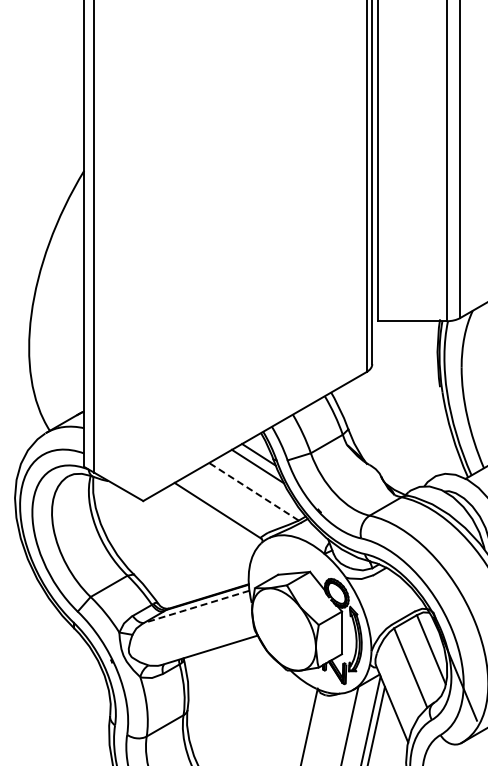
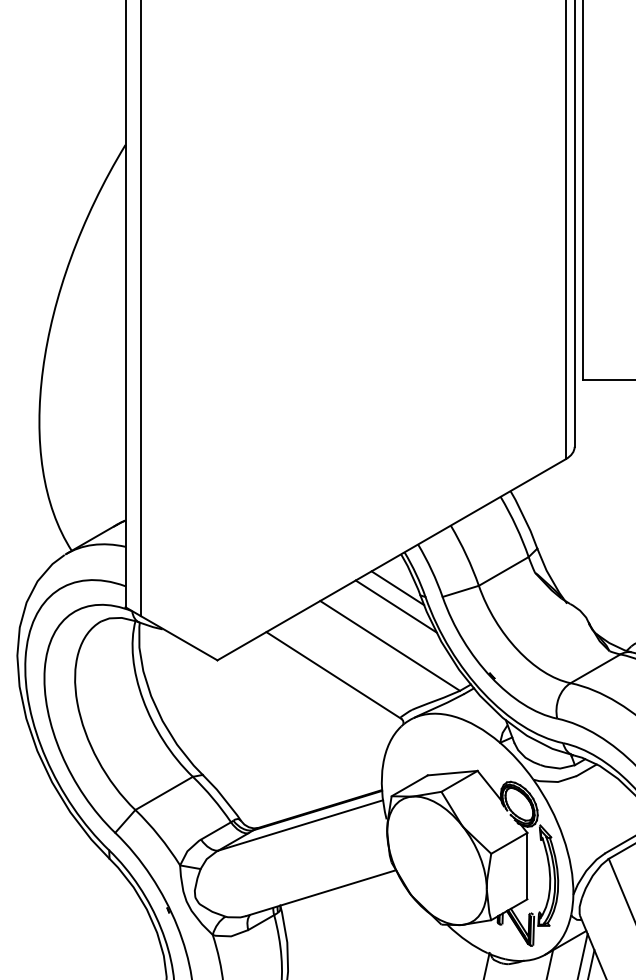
line: (253, 491) -> (389, 645), dashed -> solid
line: (196, 607) -> (300, 826), dashed -> solid

